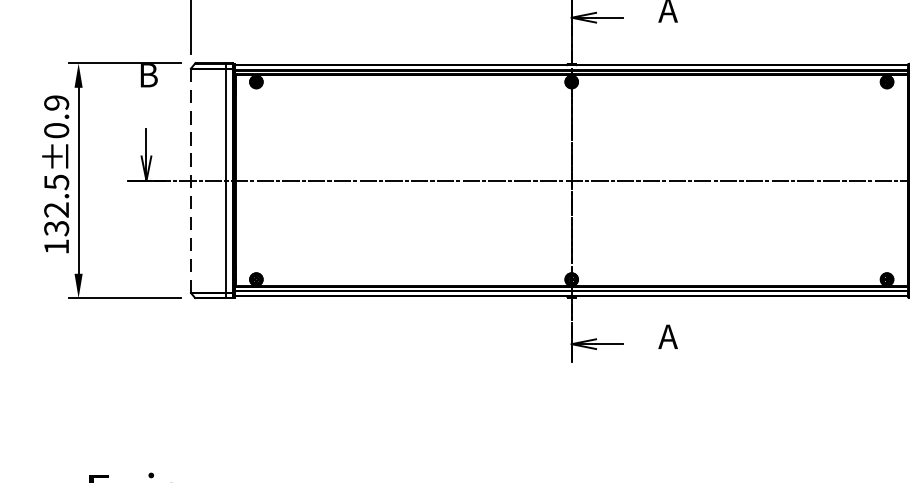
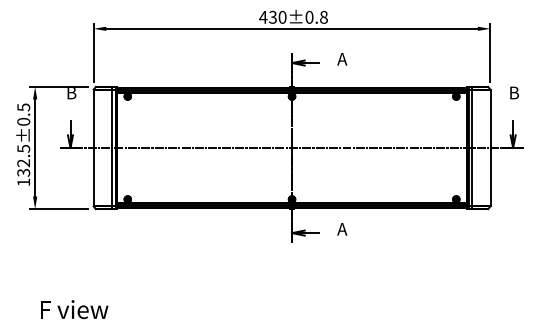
text: (56, 103) -> (23, 107), 132.5±0.9 -> 132.5±0.5
line: (190, 181) -> (93, 148), dashed -> solid

